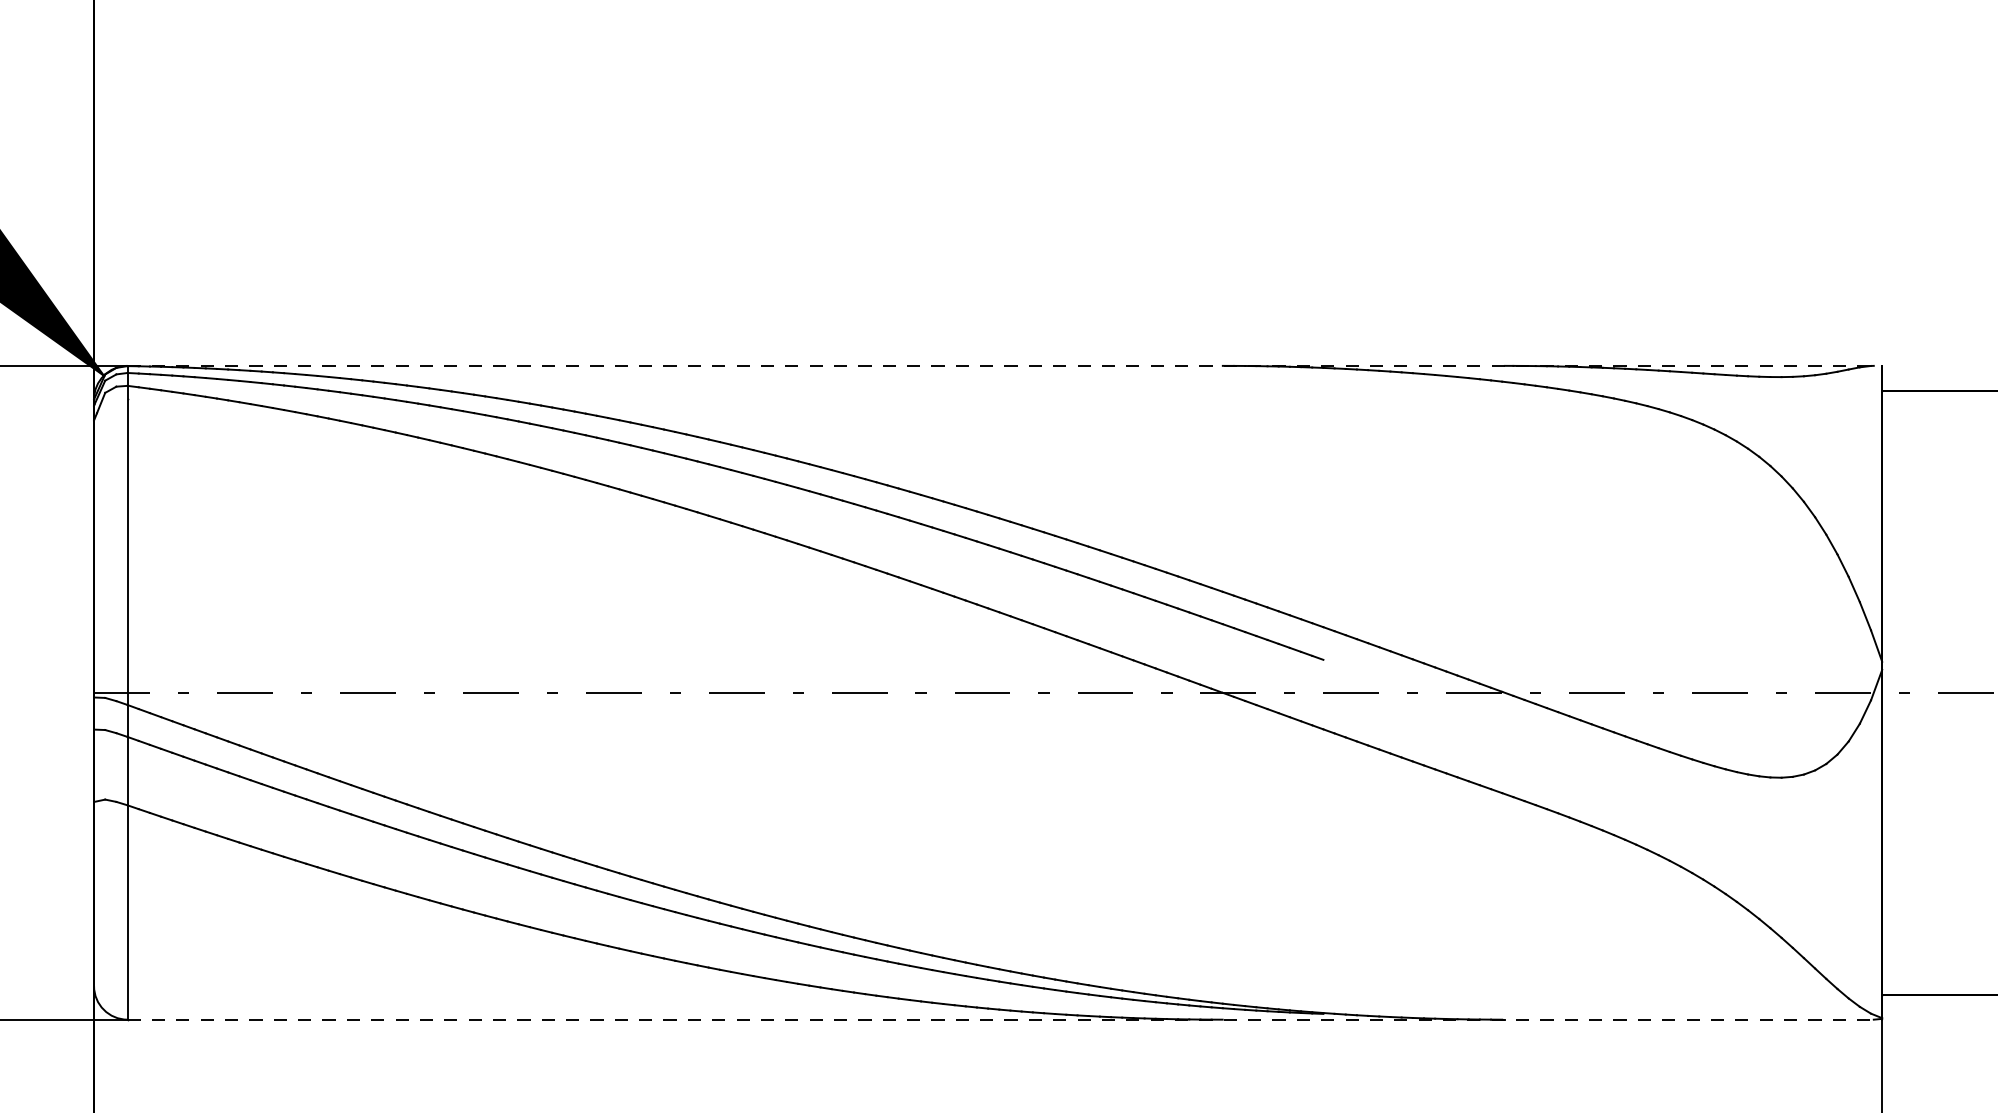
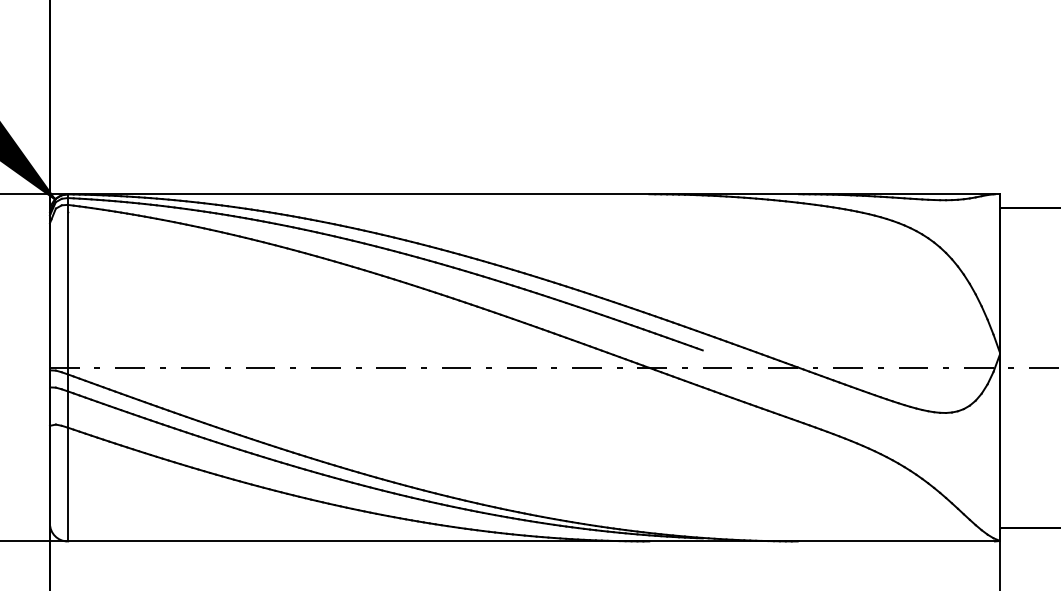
line: (1004, 366) -> (533, 194), dashed -> solid
line: (1004, 1019) -> (533, 541), dashed -> solid

